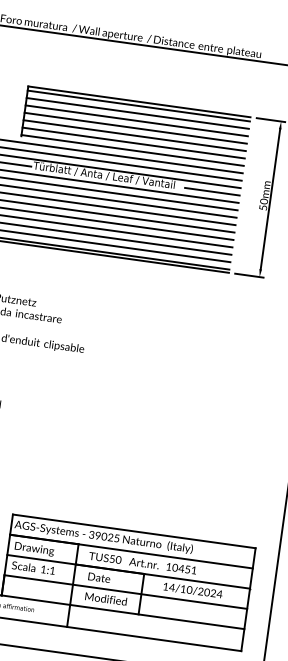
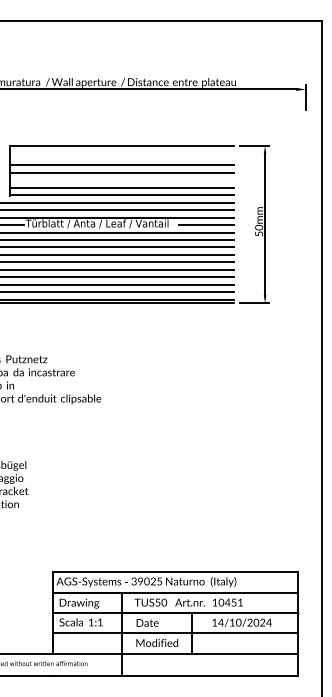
line: (138, 106) -> (121, 150), removed
line: (137, 113) -> (121, 157), removed
line: (134, 135) -> (121, 180), removed

